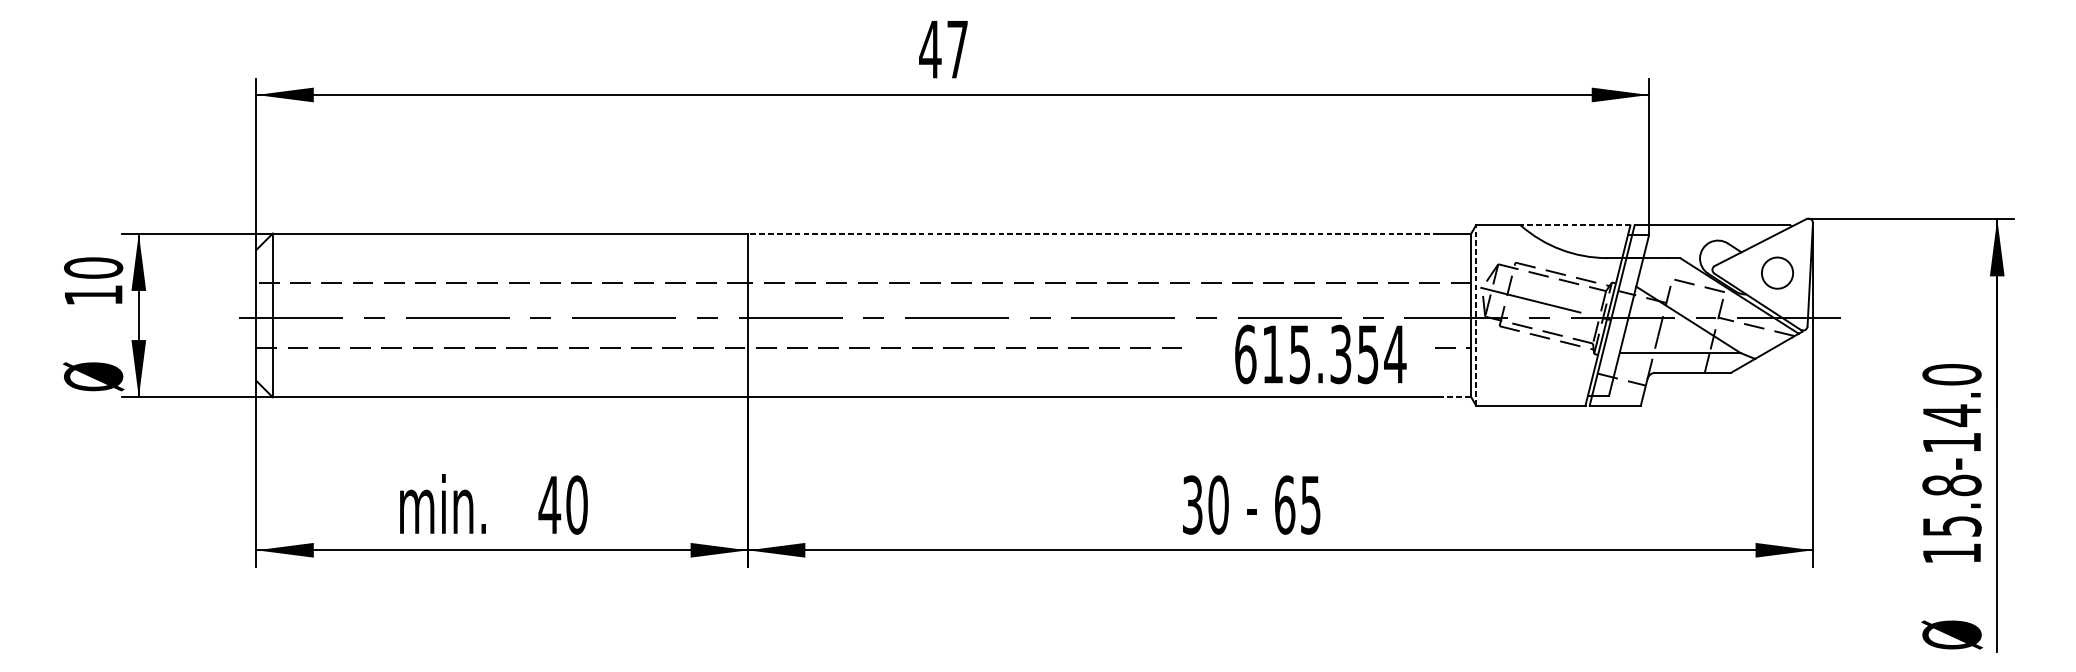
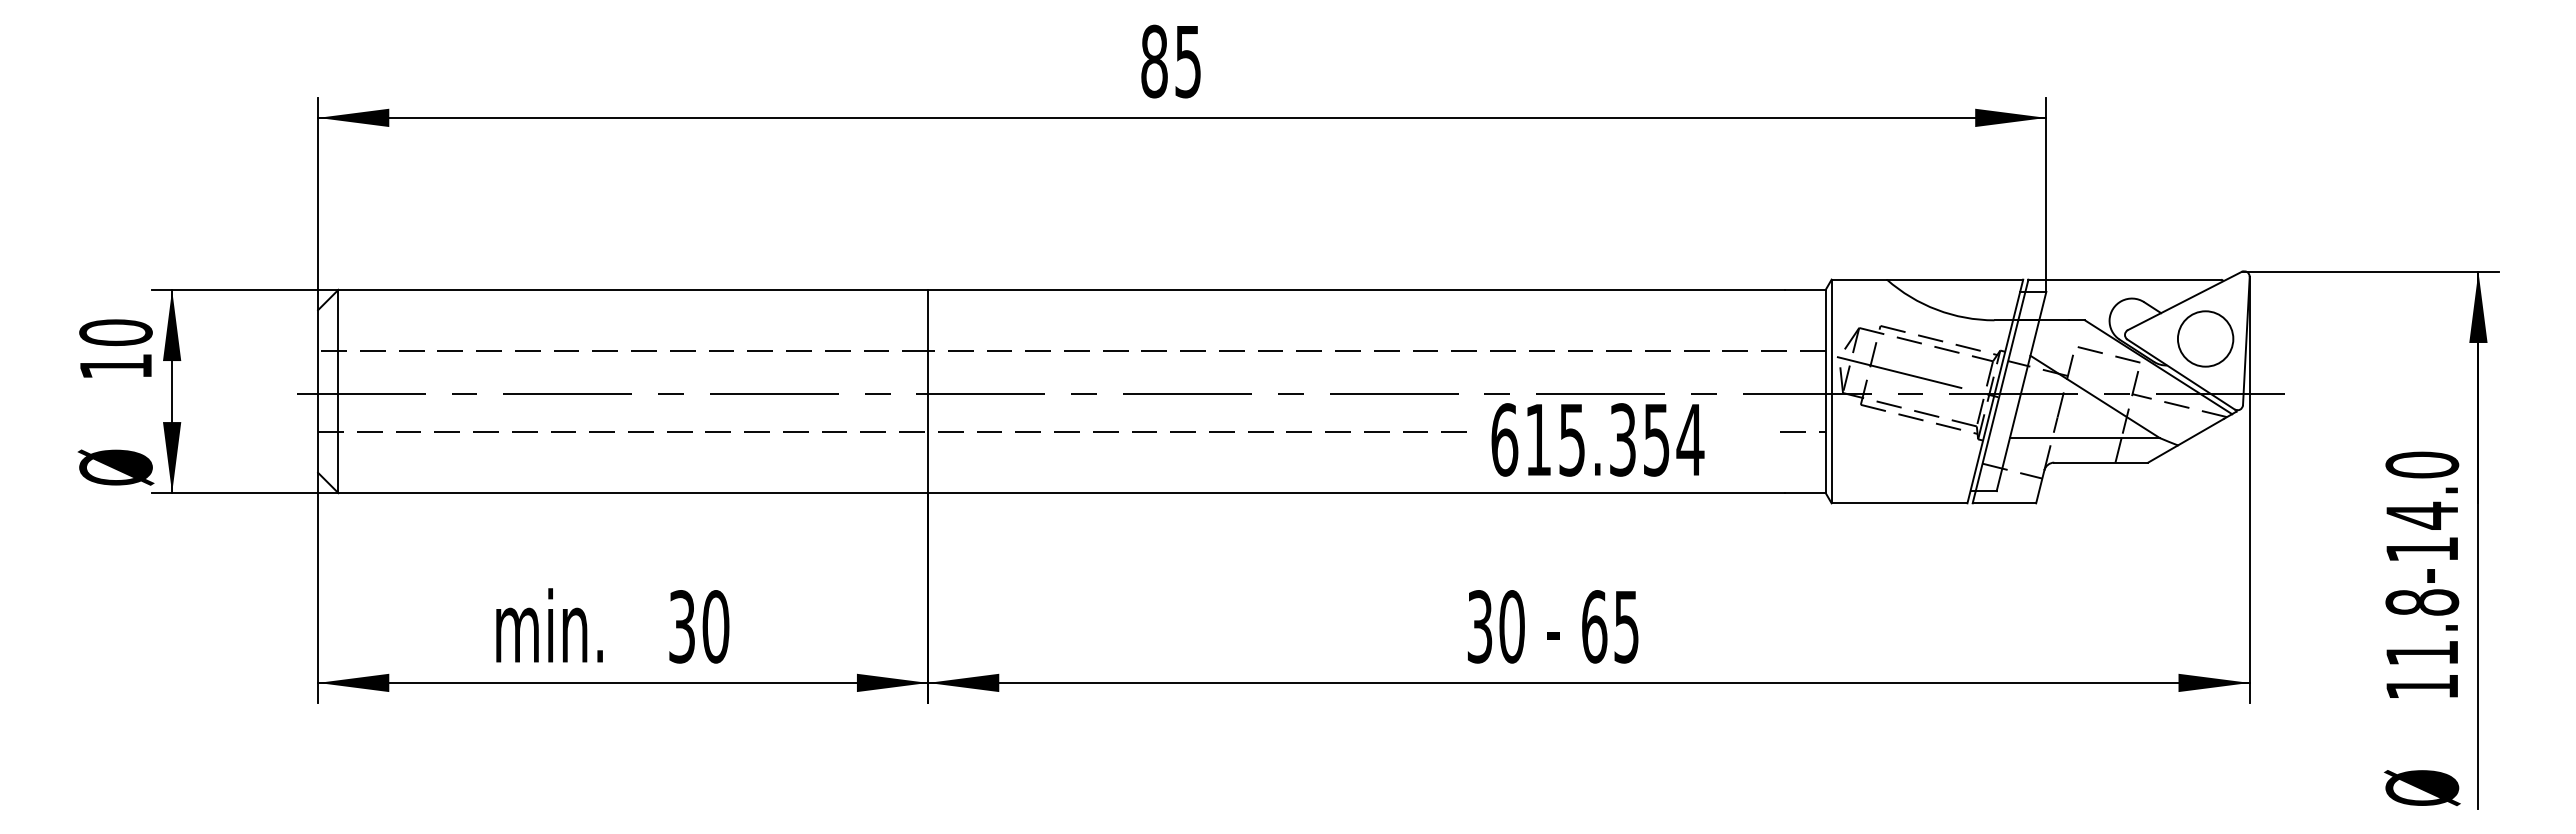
text: (943, 49) -> (1170, 61), 47 -> 85
line: (1575, 225) -> (1954, 279), dashed -> solid
line: (1093, 233) -> (1356, 289), dashed -> solid
circle: (1777, 272) -> (2205, 338), size x1.43
line: (1475, 315) -> (1831, 391), dashed -> solid
text: (1320, 354) -> (1597, 439), moved
line: (1455, 397) -> (1805, 493), dashed -> solid
text: (550, 504) -> (682, 626), 40 -> 30
text: (1952, 526) -> (2422, 653), 15.8-14.0 -> 11.8-14.0

